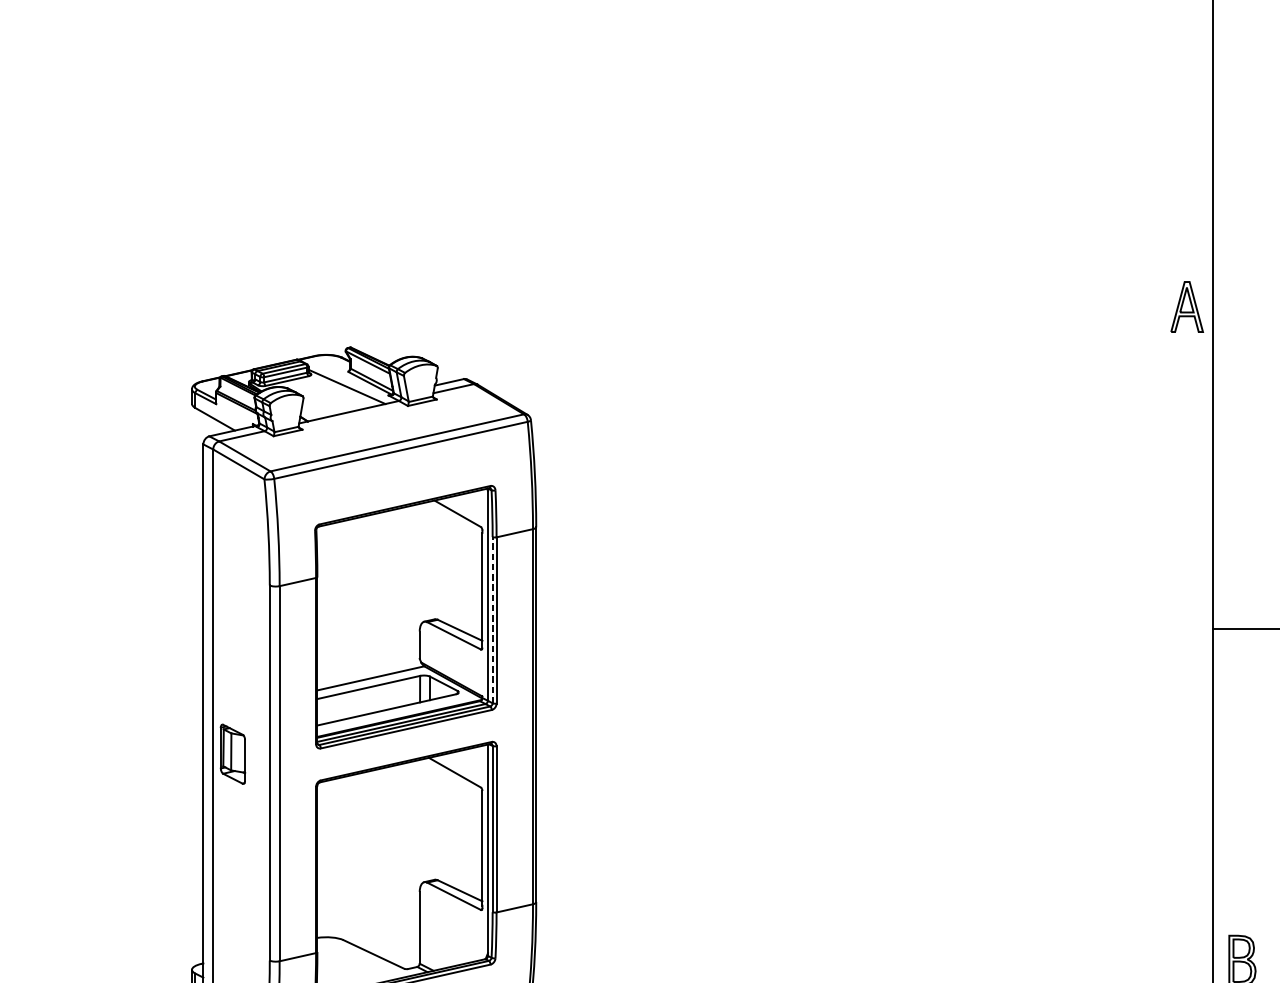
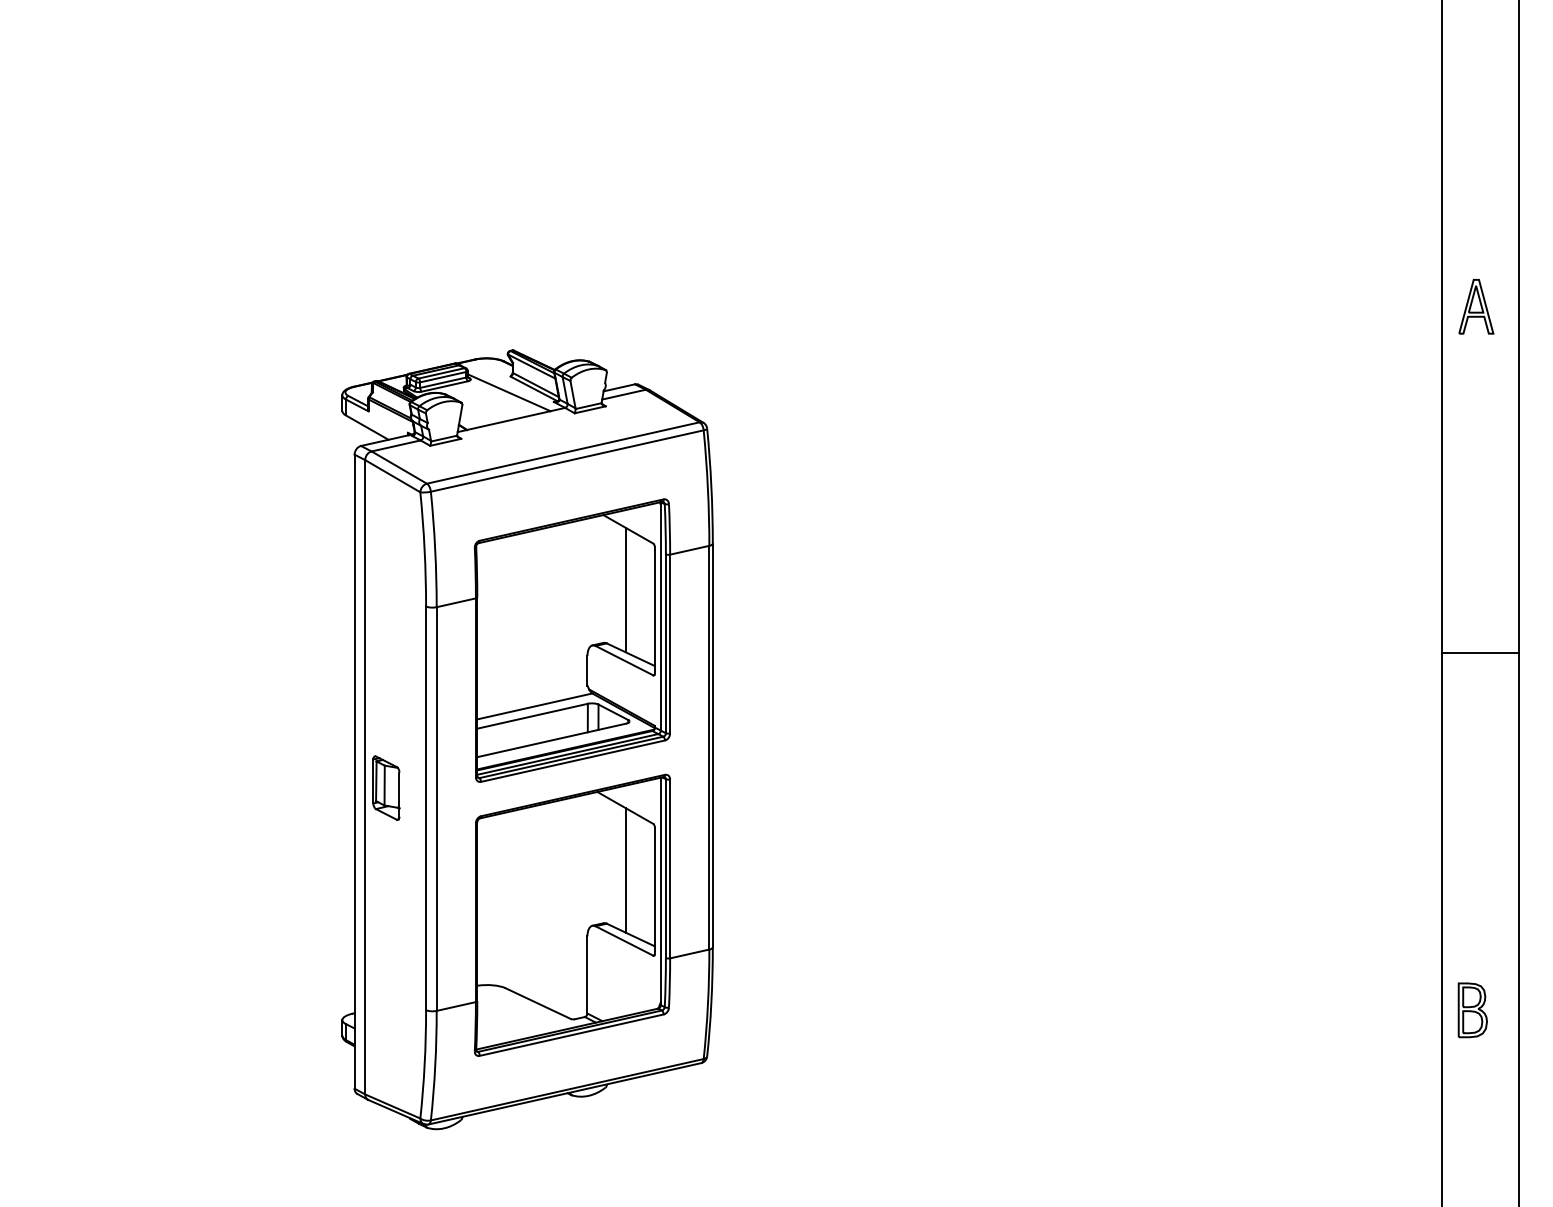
part: (1187, 306) -> (1476, 306), moved
line: (455, 569) -> (625, 589), added
line: (492, 619) -> (665, 643), dashed -> solid
line: (455, 830) -> (625, 870), added

